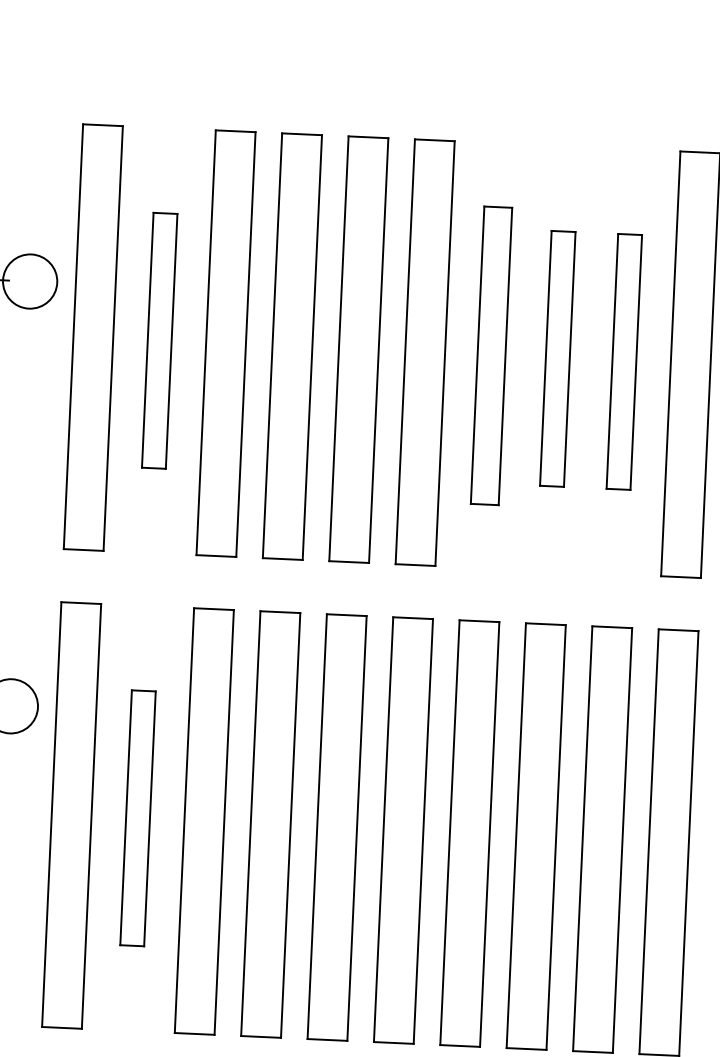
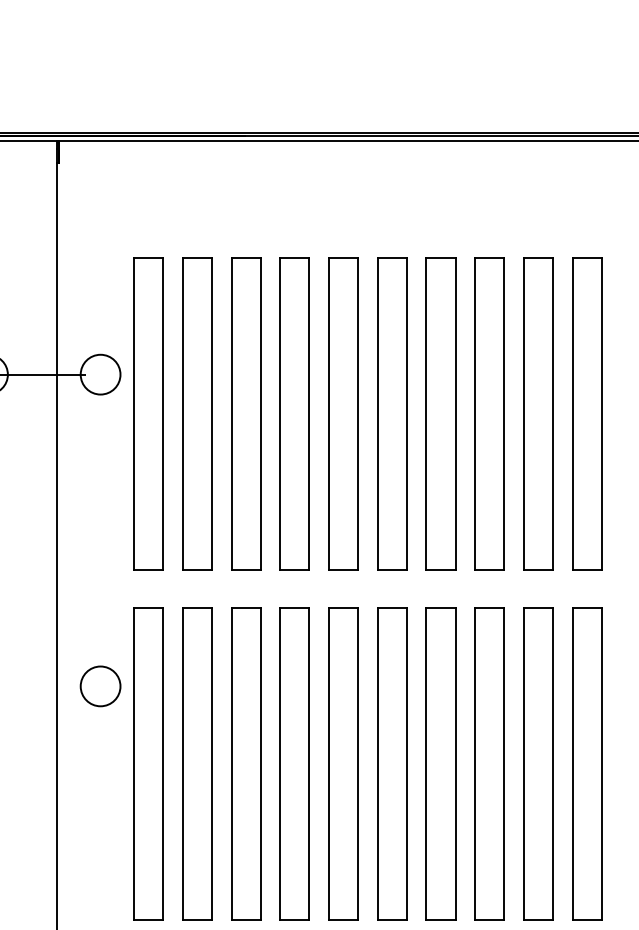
part: (159, 340) -> (197, 413), size x1.67
part: (490, 355) -> (440, 413), size x1.43
part: (557, 358) -> (489, 413), size x1.67
part: (624, 361) -> (538, 413), size x1.67
part: (138, 817) -> (197, 763), size x1.67

